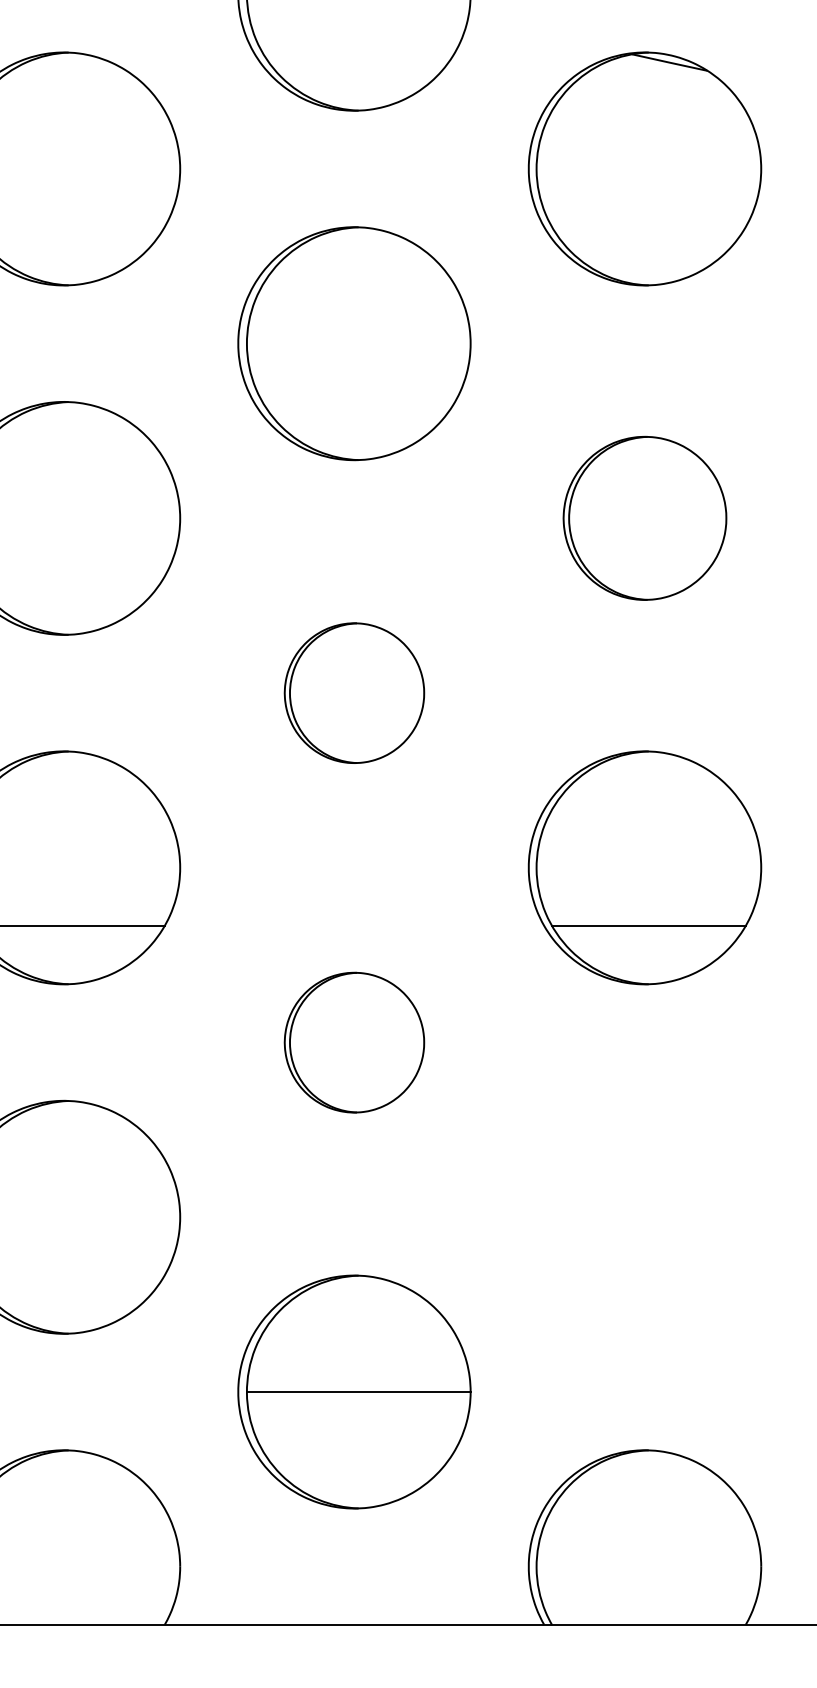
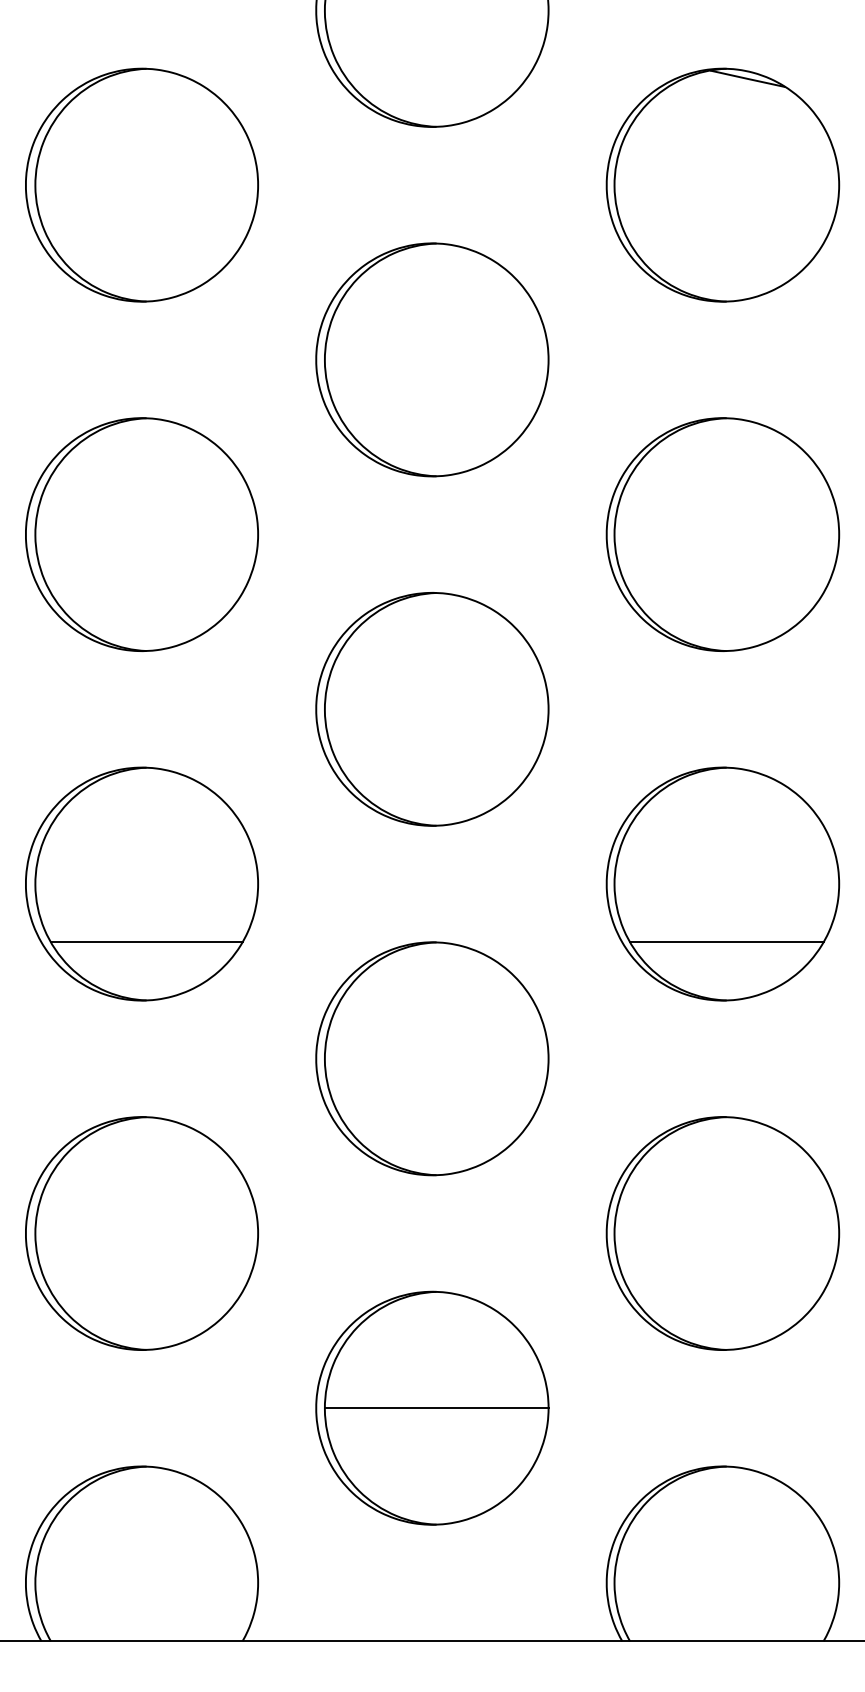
part: (644, 518) -> (722, 534), size x1.43
part: (354, 693) -> (432, 709), size x1.67
part: (354, 1042) -> (432, 1058), size x1.67
part: (644, 1217) -> (722, 1233), added

